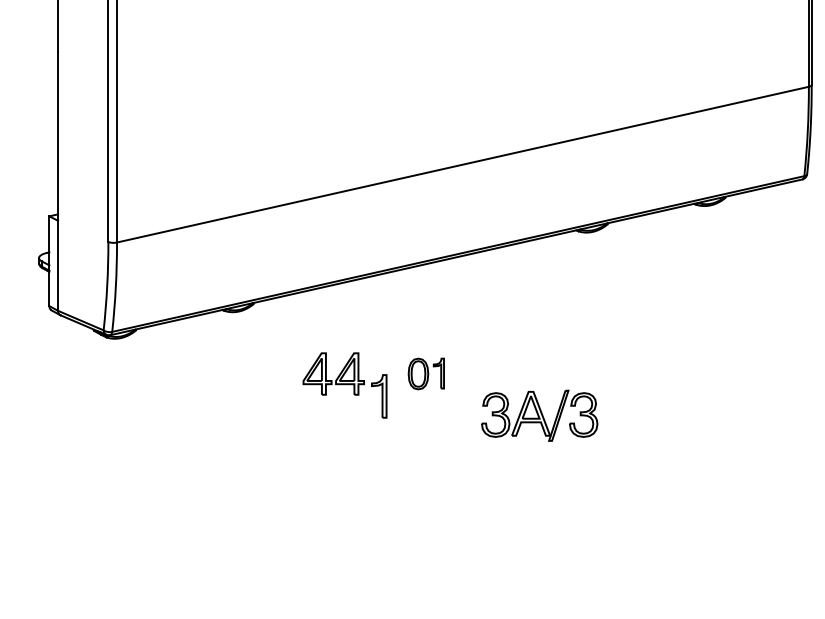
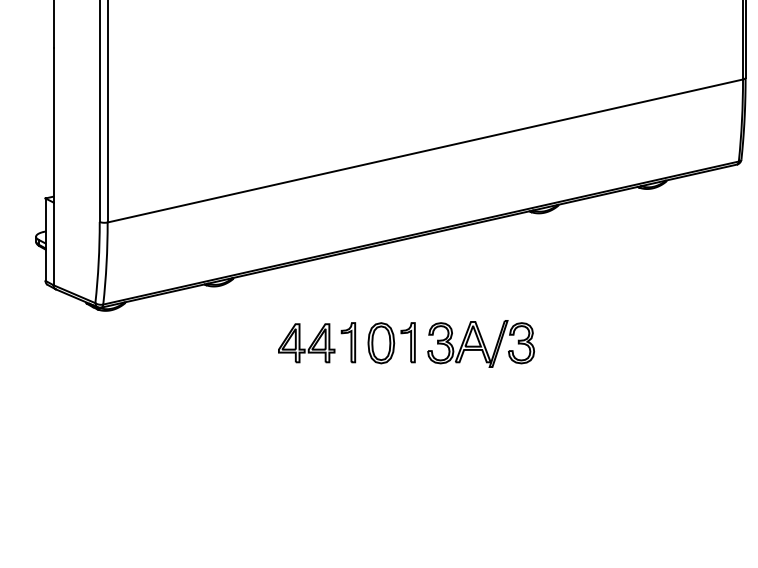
part: (426, 373) -> (391, 342), size x1.43
part: (379, 396) -> (348, 342), moved
part: (539, 415) -> (480, 343), moved

